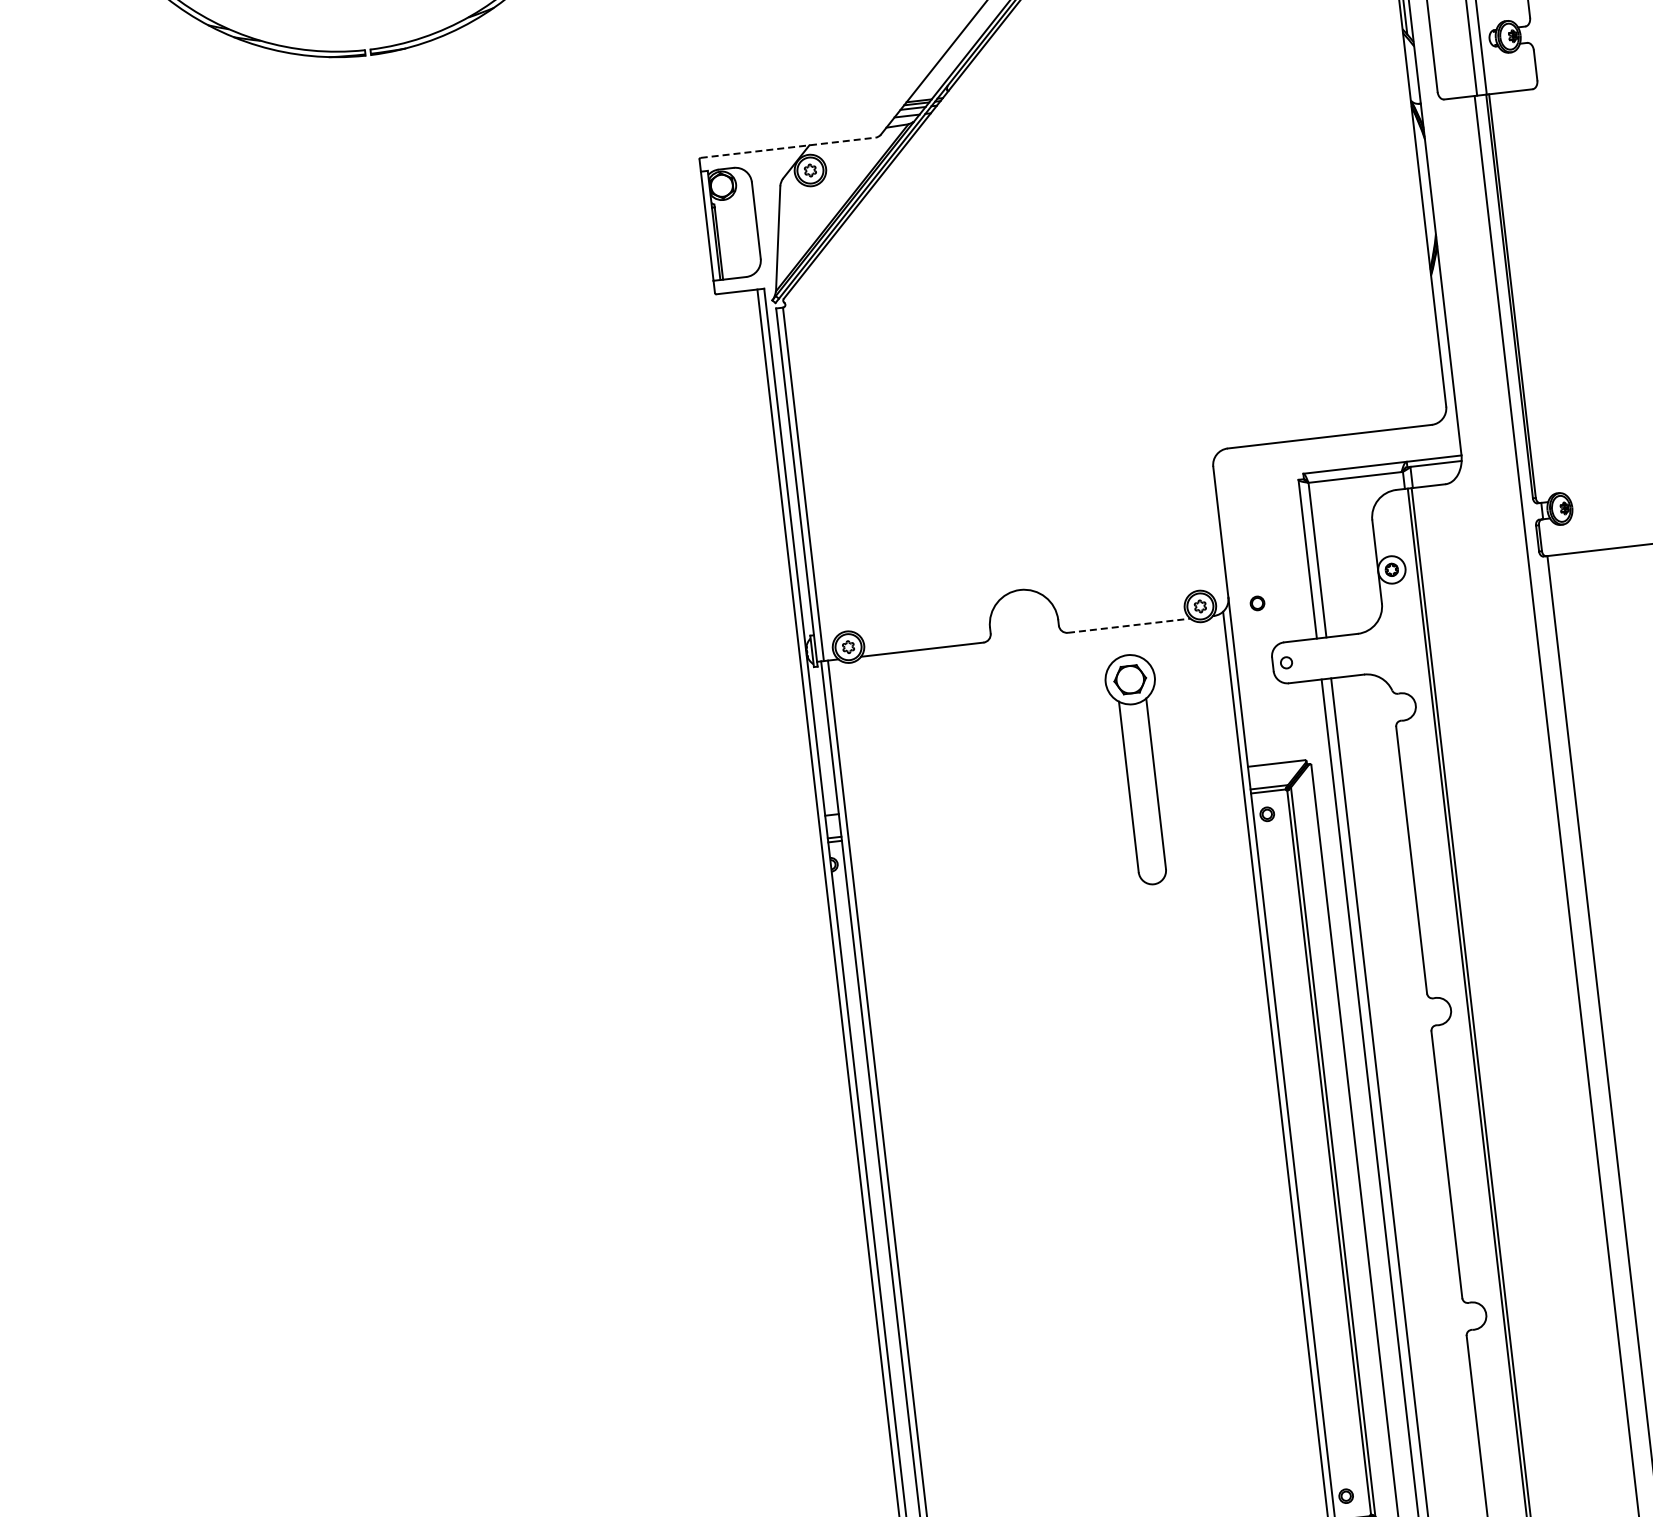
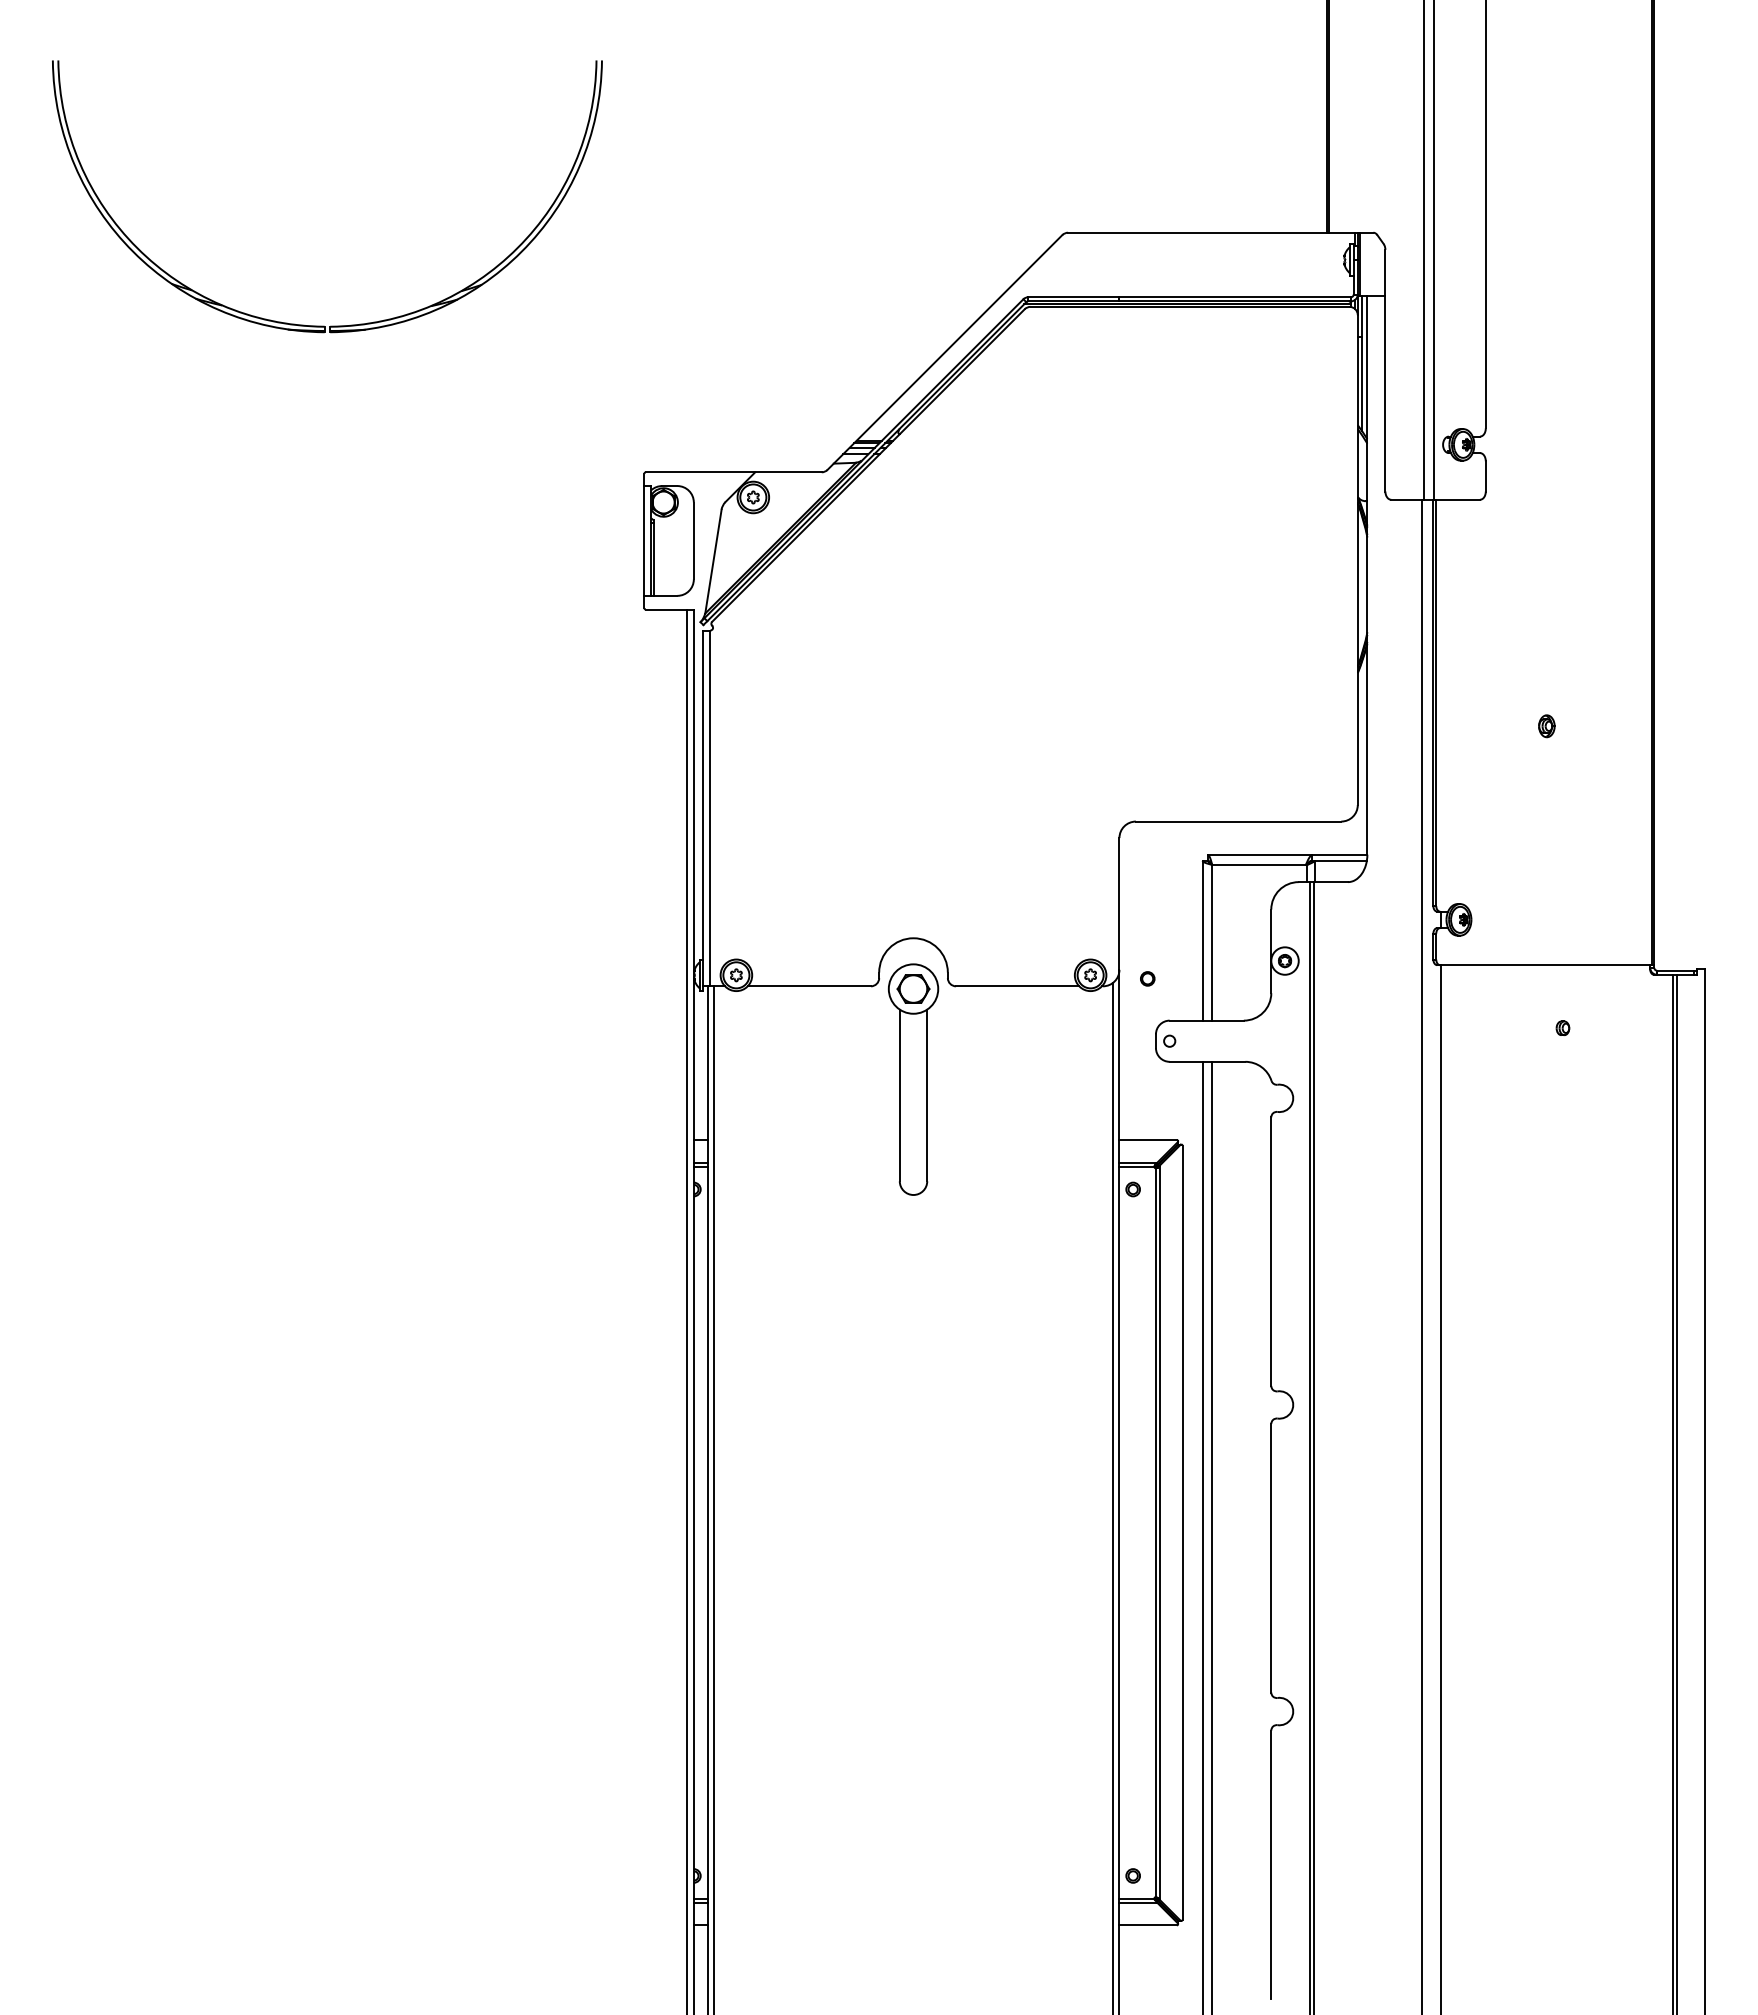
line: (787, 148) -> (733, 472), dashed -> solid
part: (1624, 306) -> (1546, 726), added
line: (1129, 625) -> (1017, 986), dashed -> solid
part: (1140, 769) -> (913, 1079), moved

